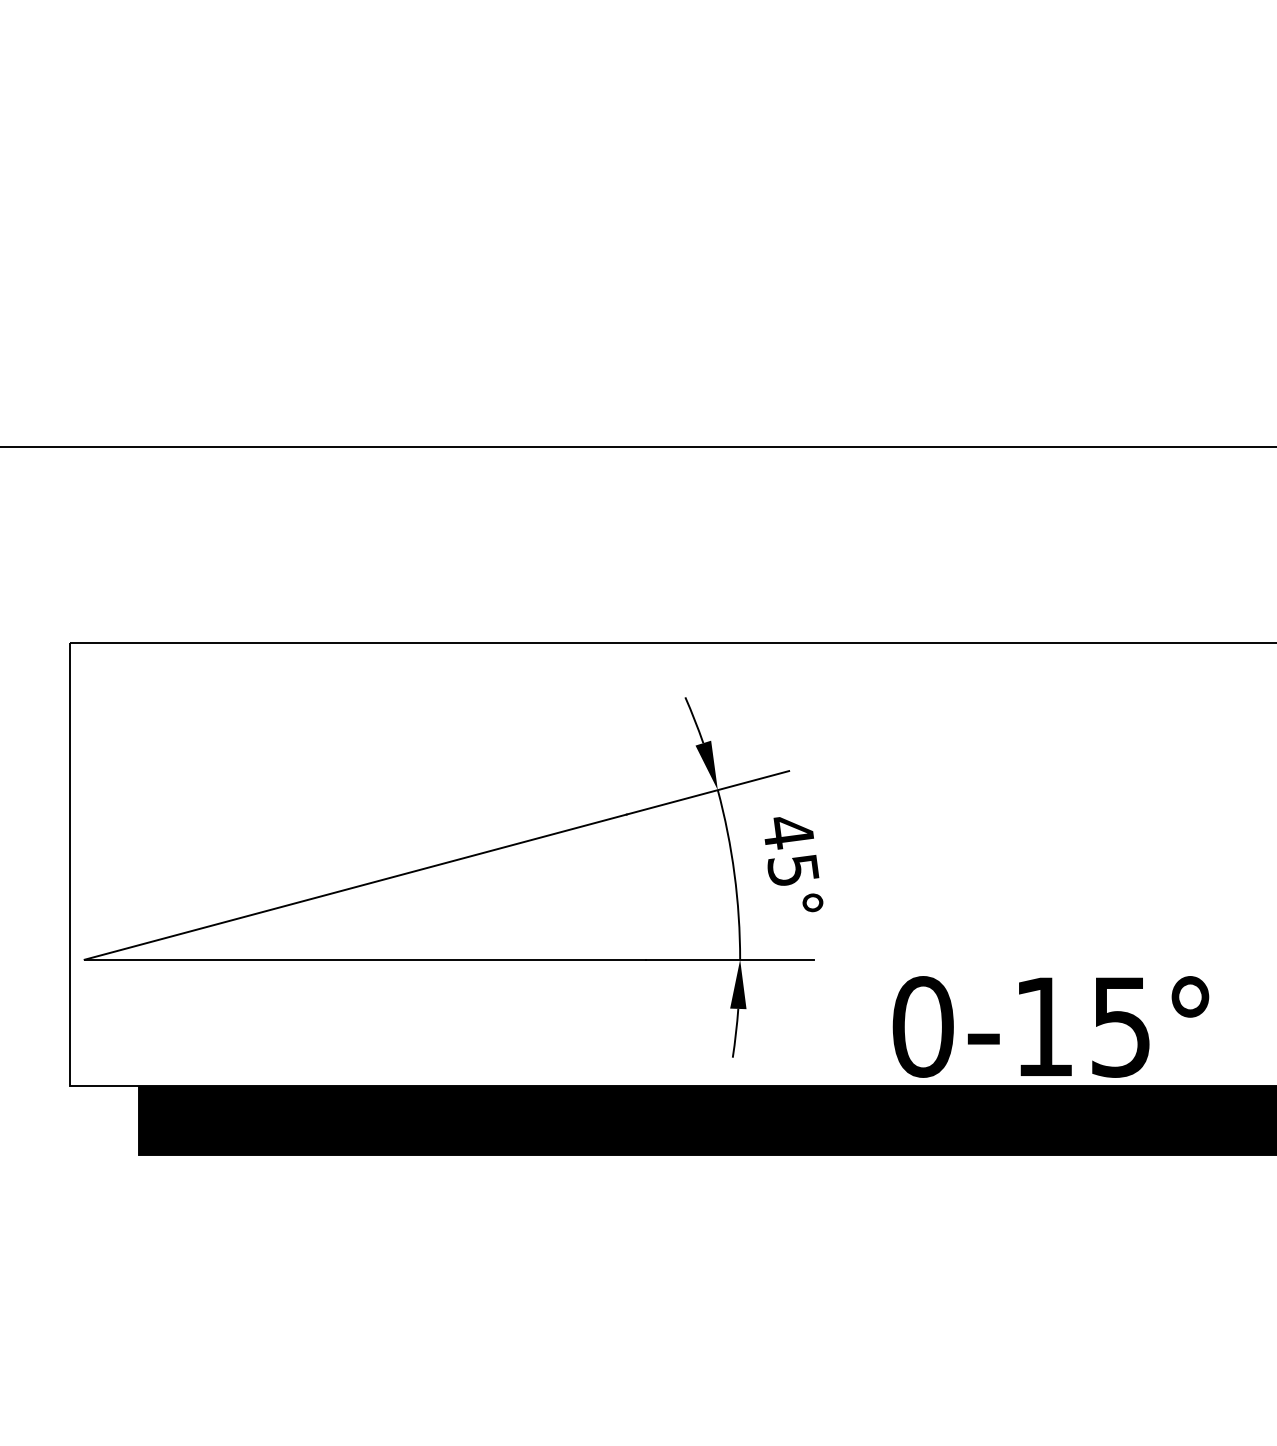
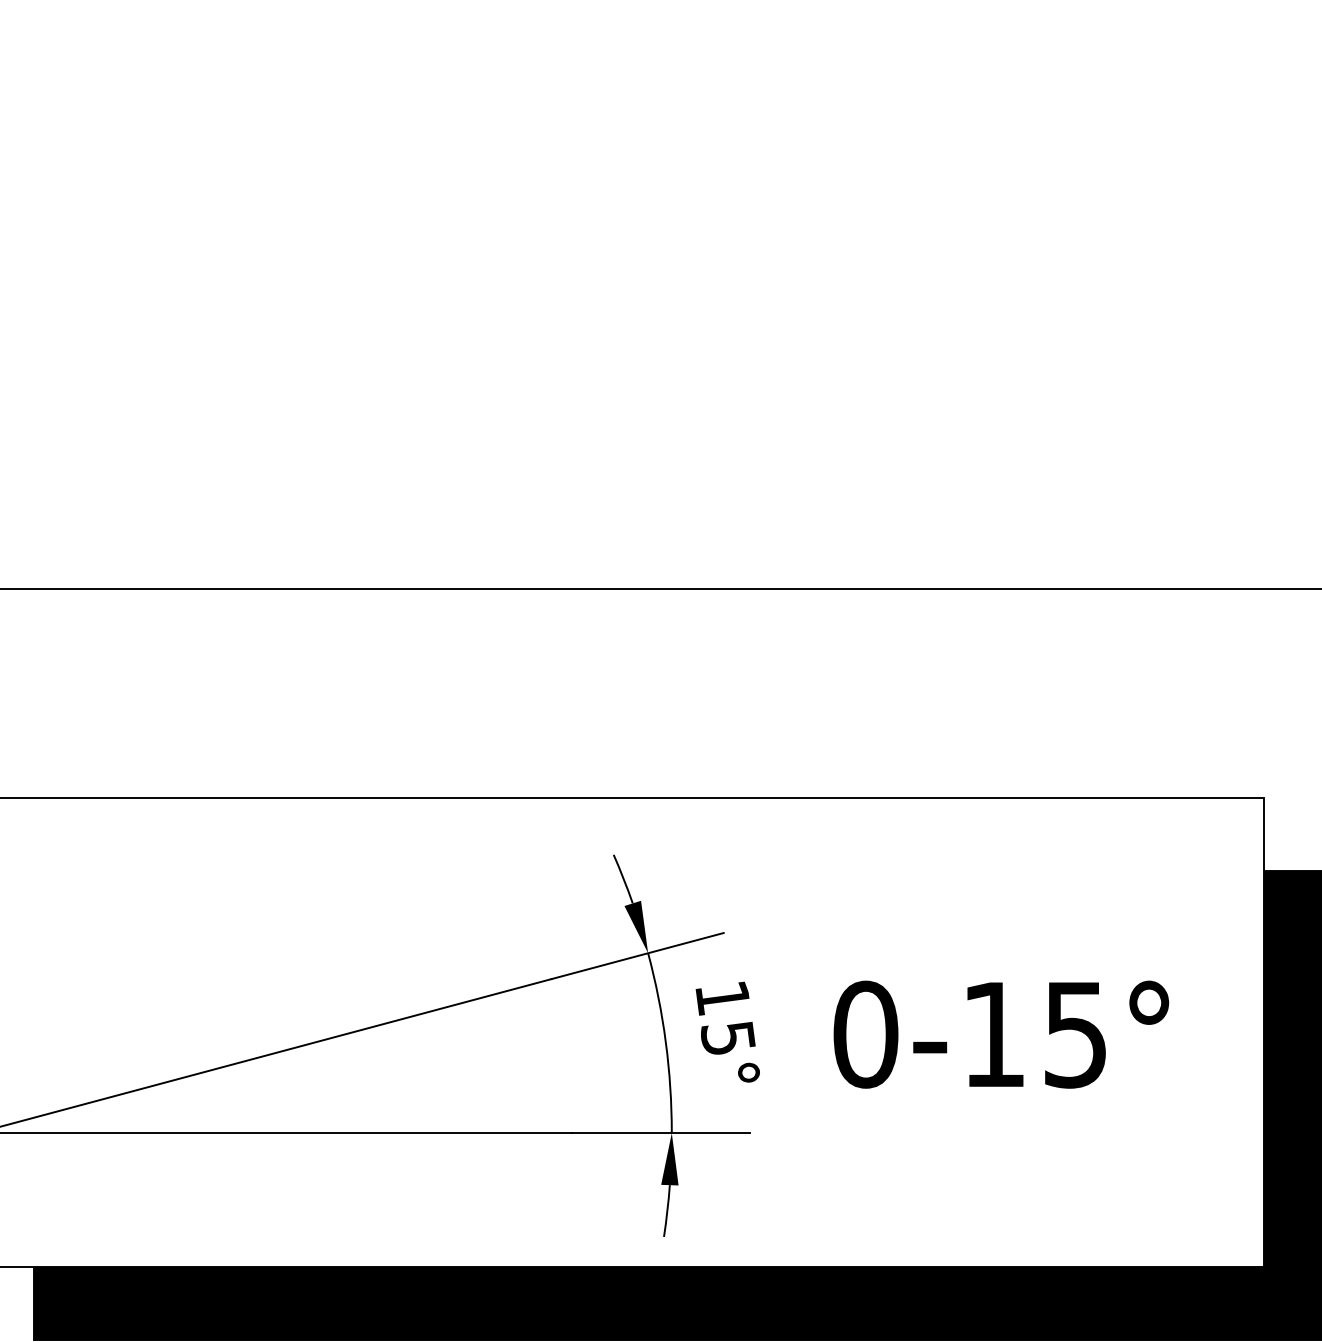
text: (787, 833) -> (722, 999), 45° -> 15°
text: (1050, 1026) -> (1000, 1034), moved

